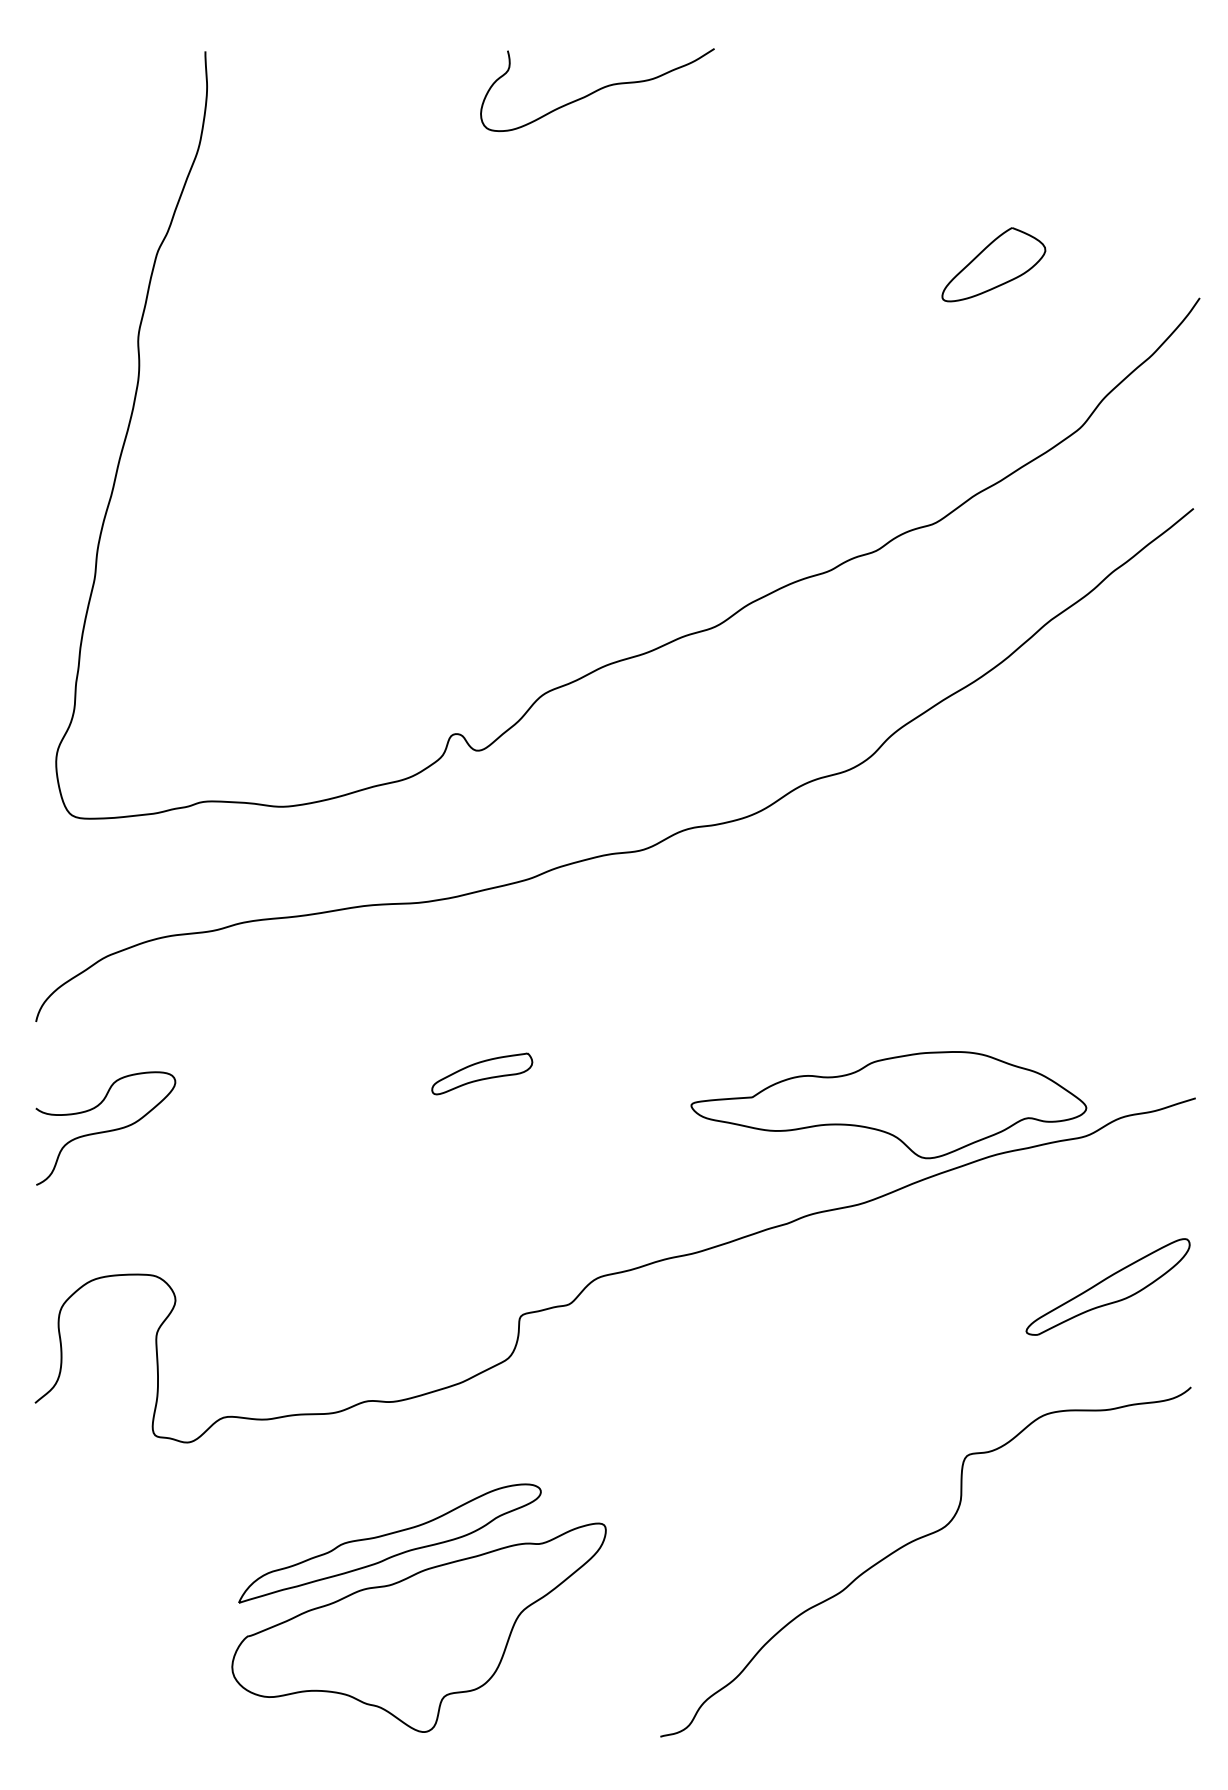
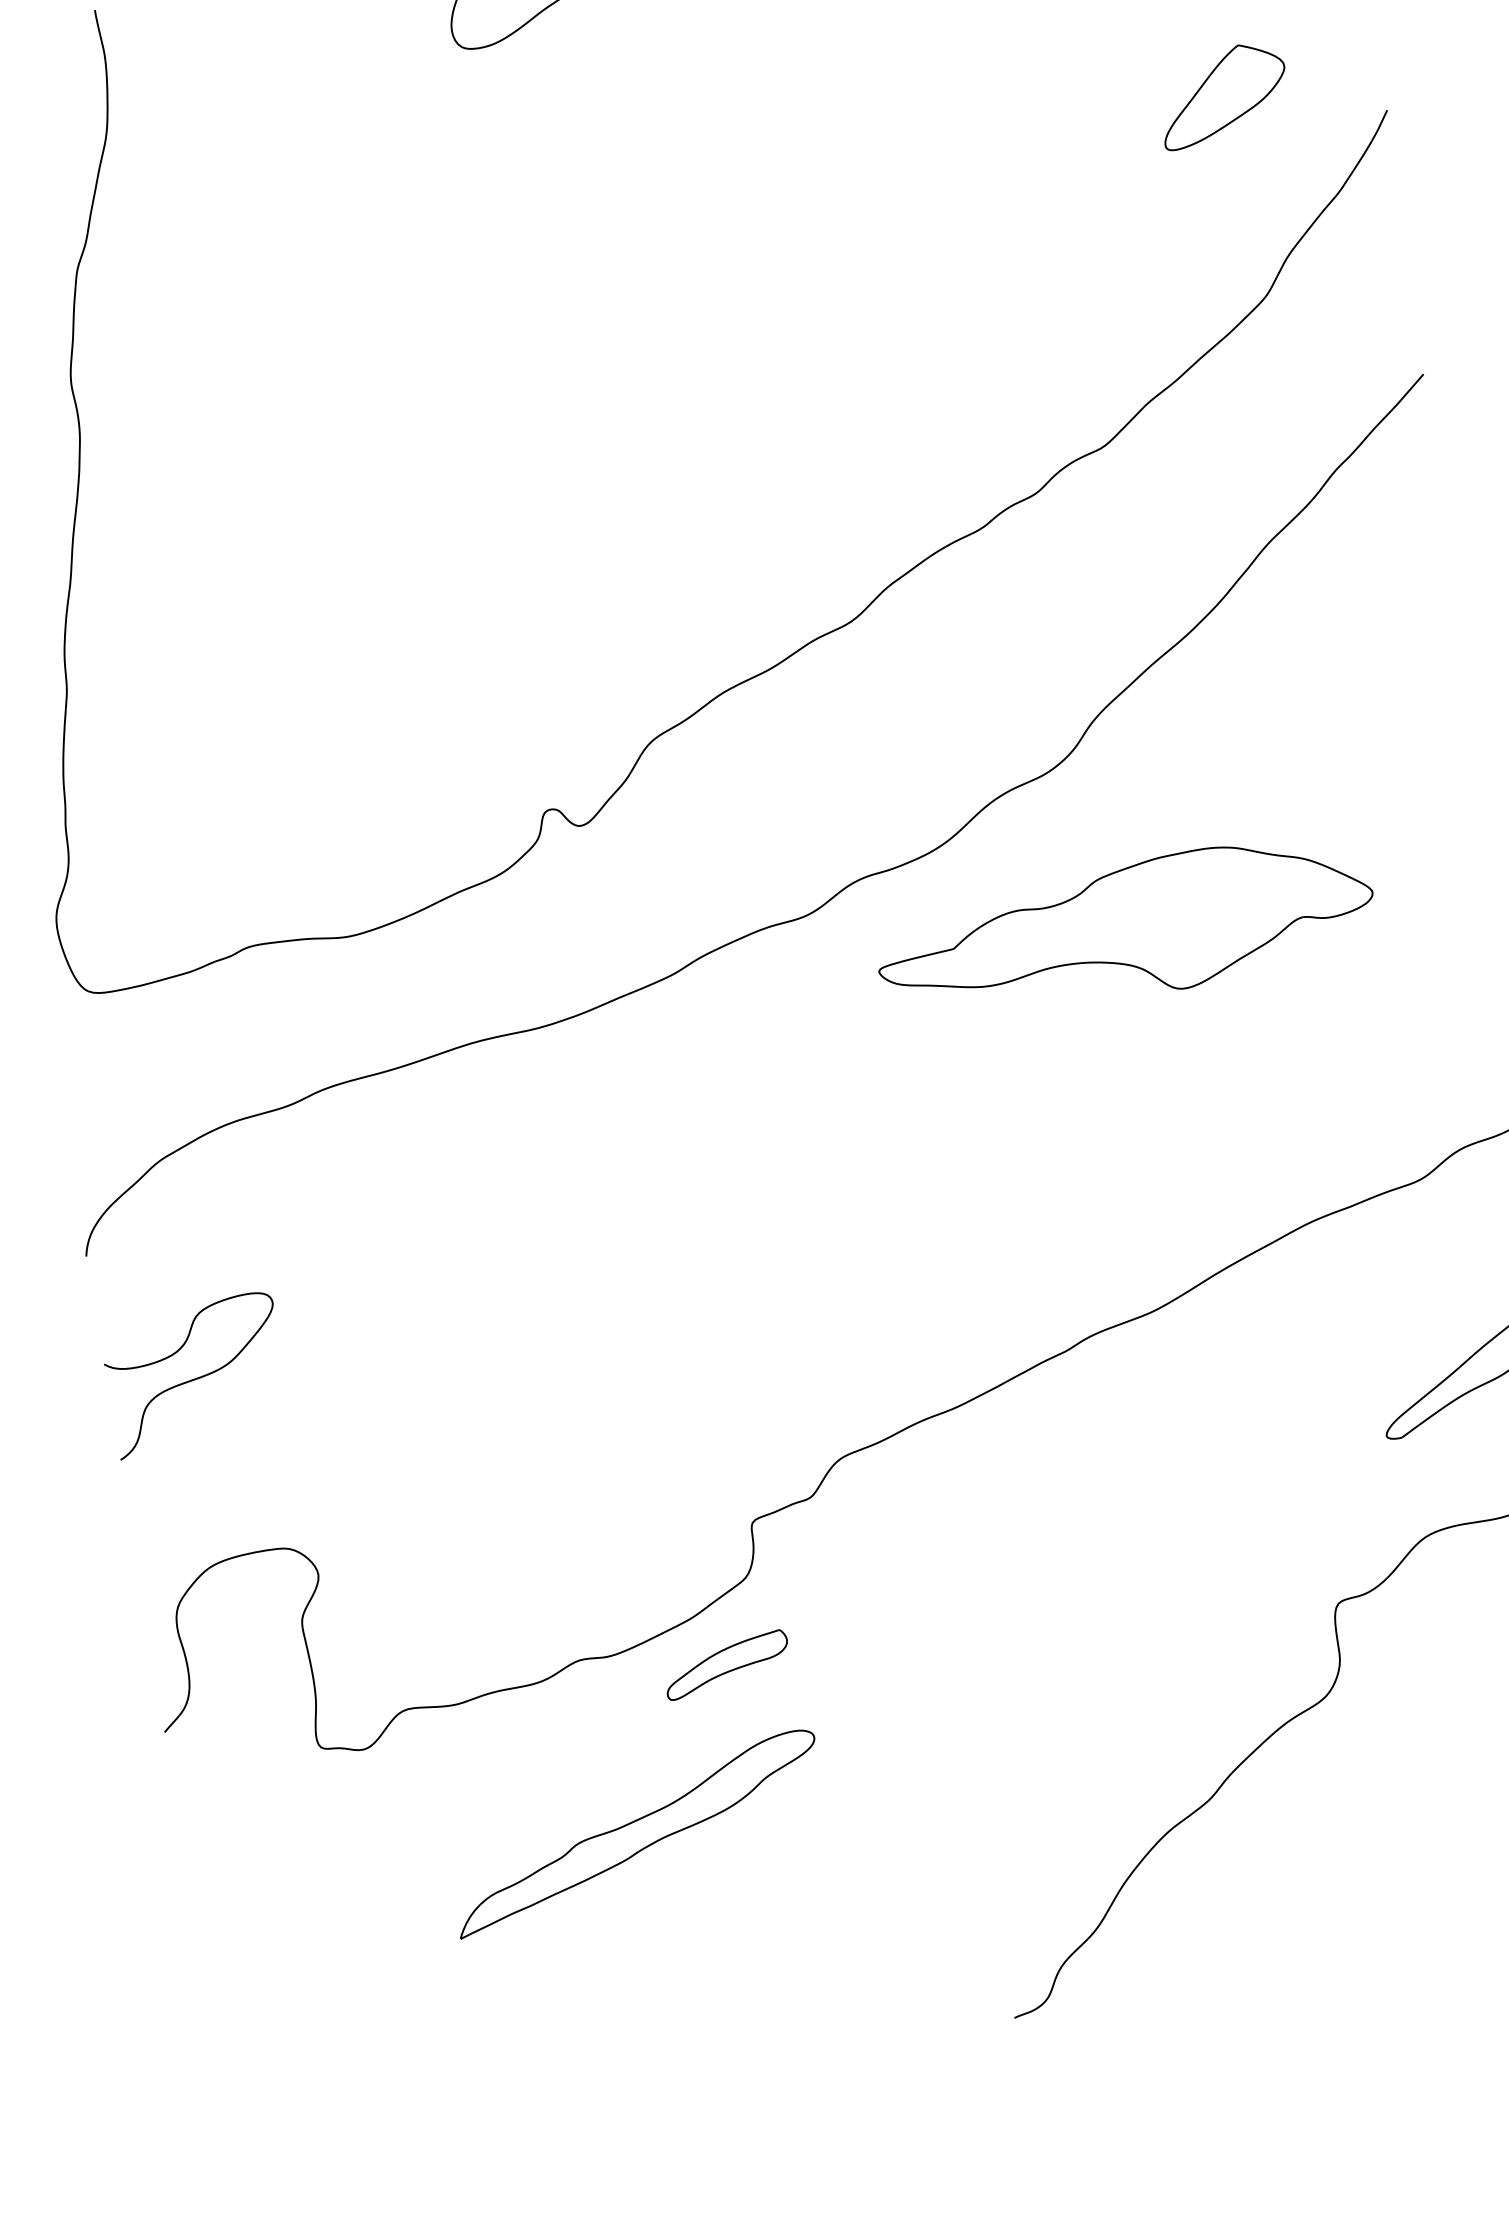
part: (993, 264) -> (1222, 94), moved
part: (482, 1073) -> (727, 1664), moved
part: (888, 1105) -> (1125, 930), moved
part: (418, 1627) -> (689, 1932), removed

